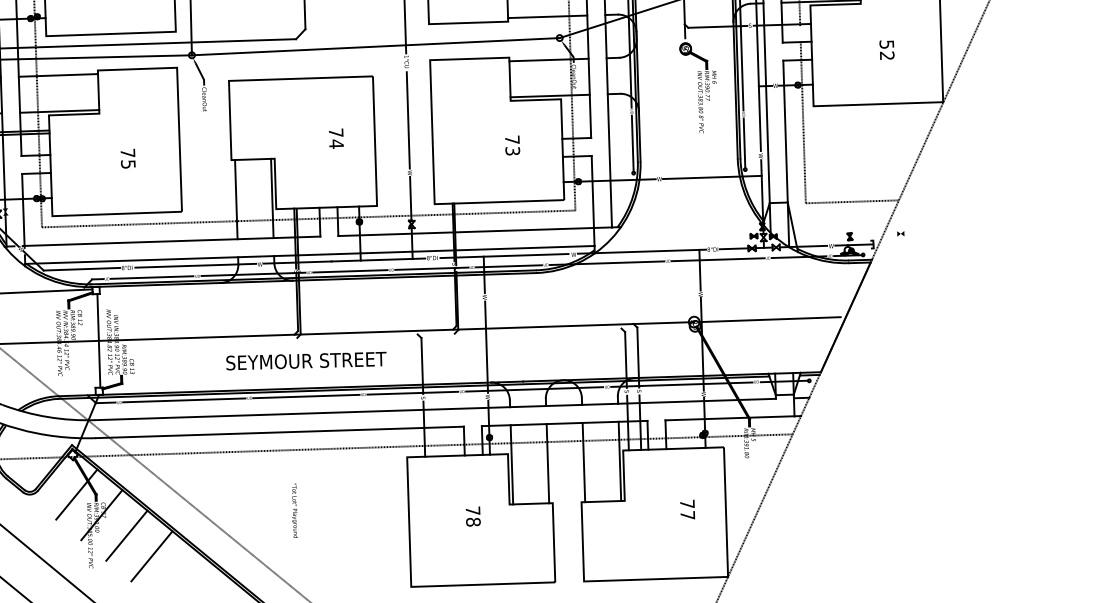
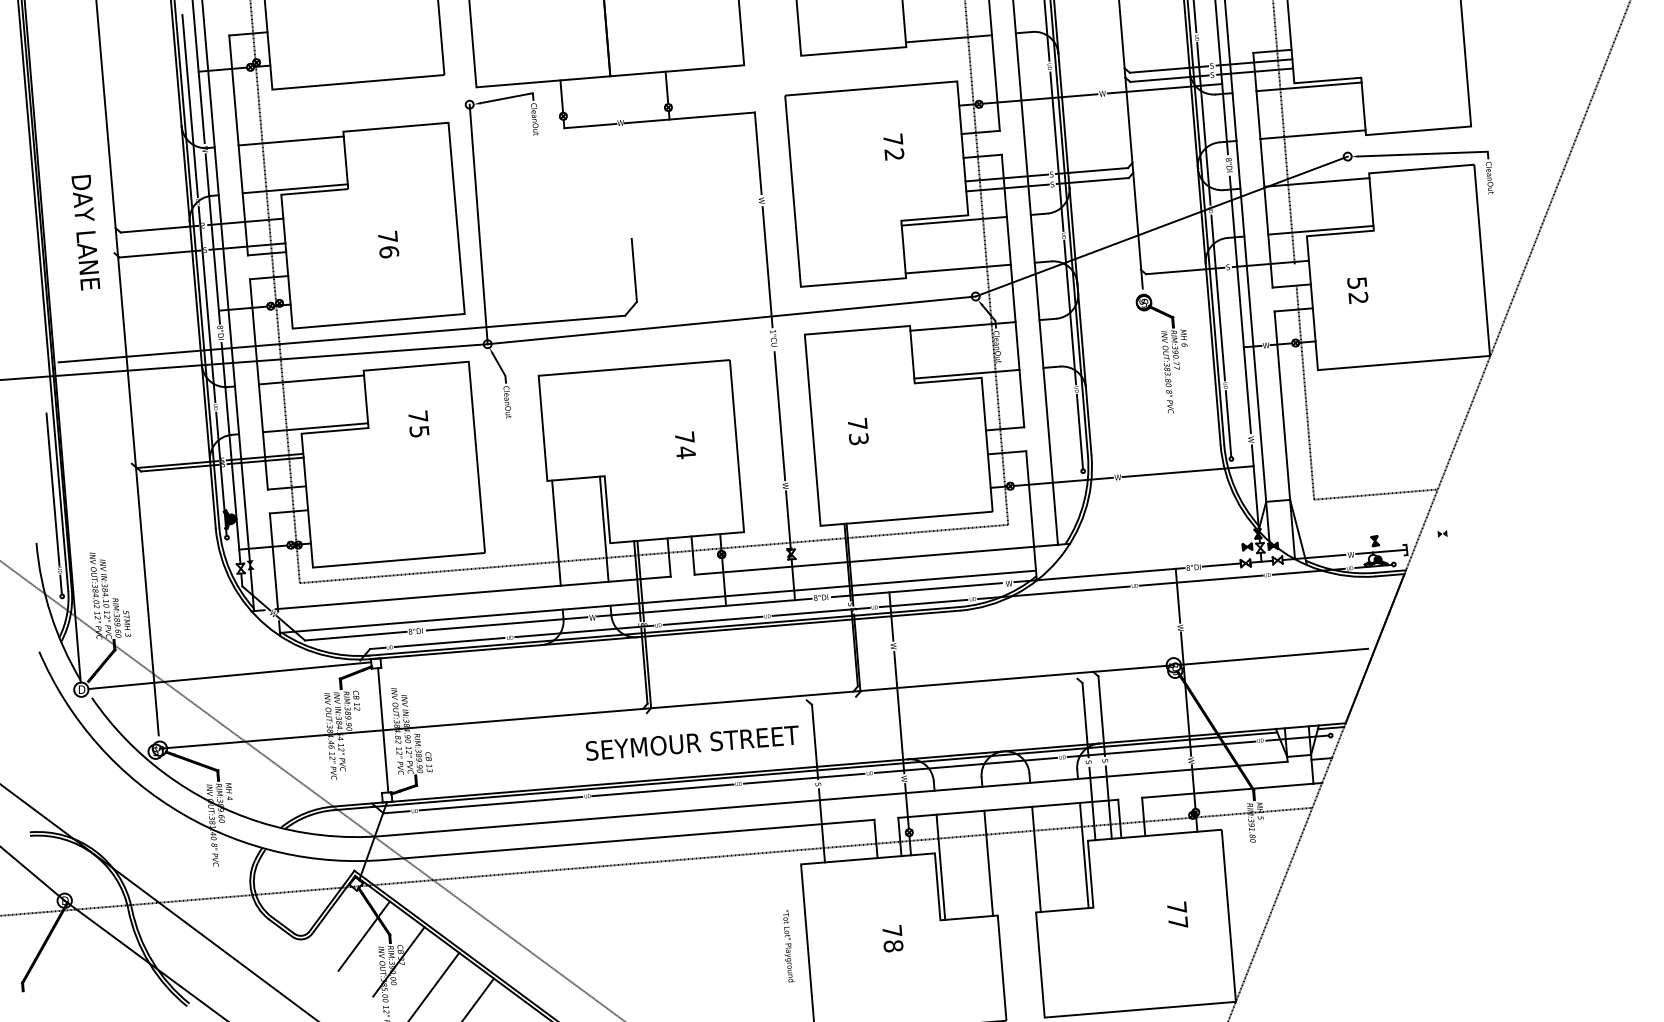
text: (886, 50) -> (1357, 290), moved
text: (512, 145) -> (858, 431), moved
text: (127, 158) -> (418, 423), moved
text: (305, 360) -> (691, 742), moved
text: (295, 511) -> (788, 946), moved

